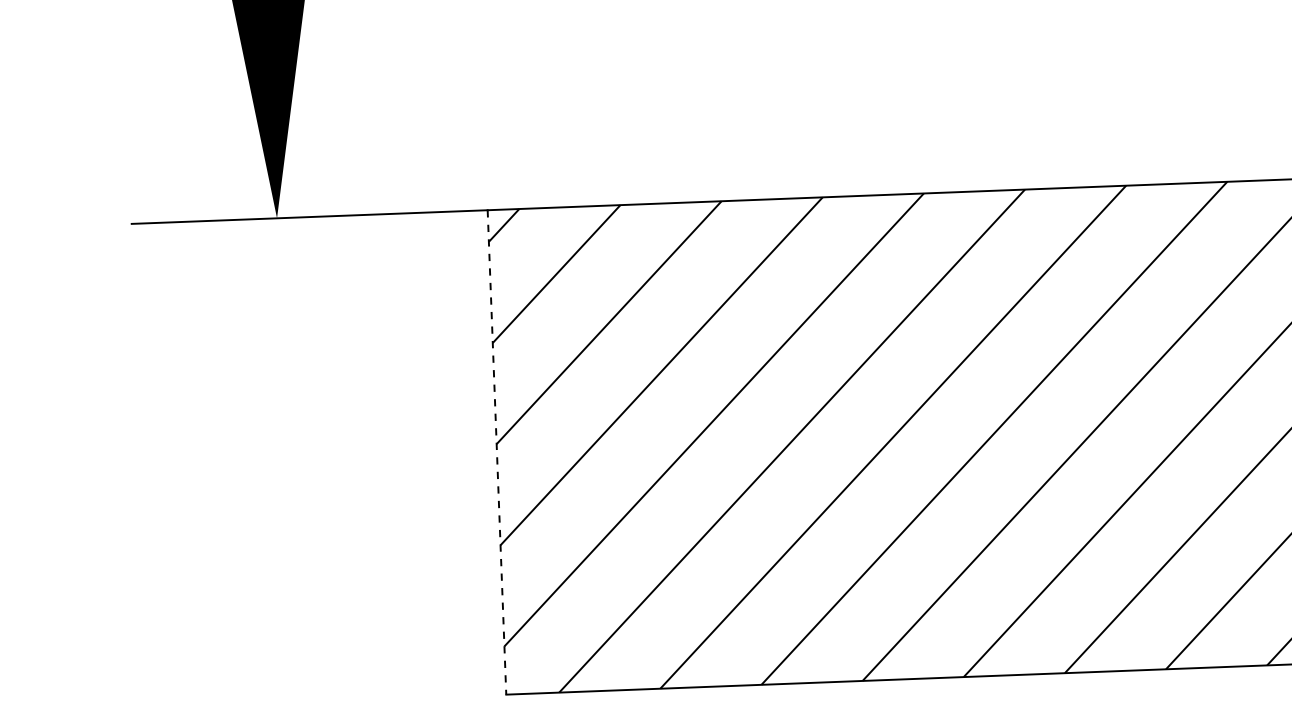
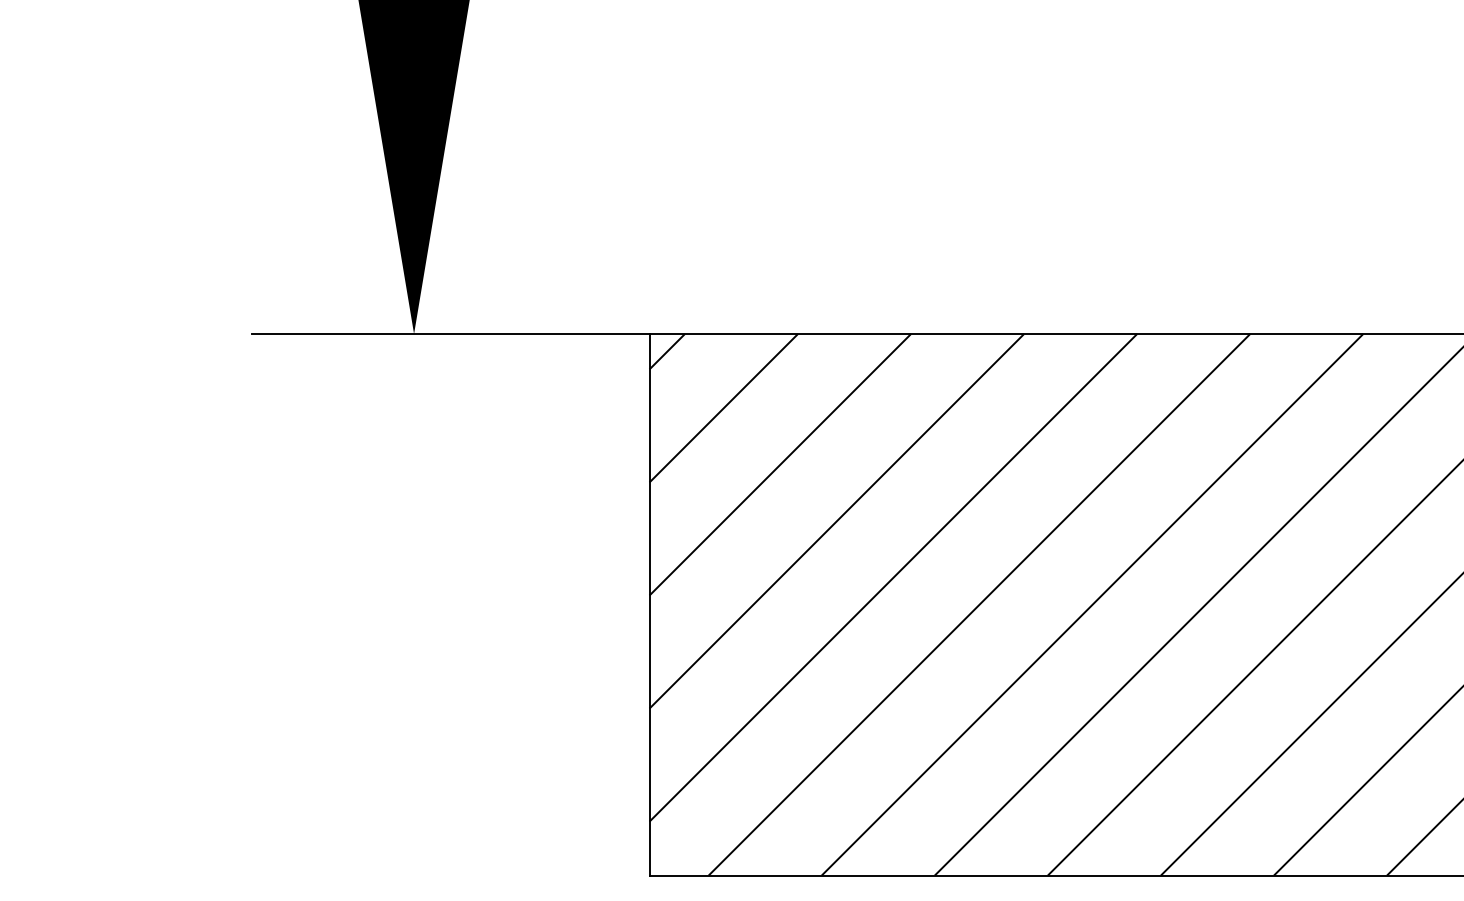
line: (496, 452) -> (649, 604), dashed -> solid

